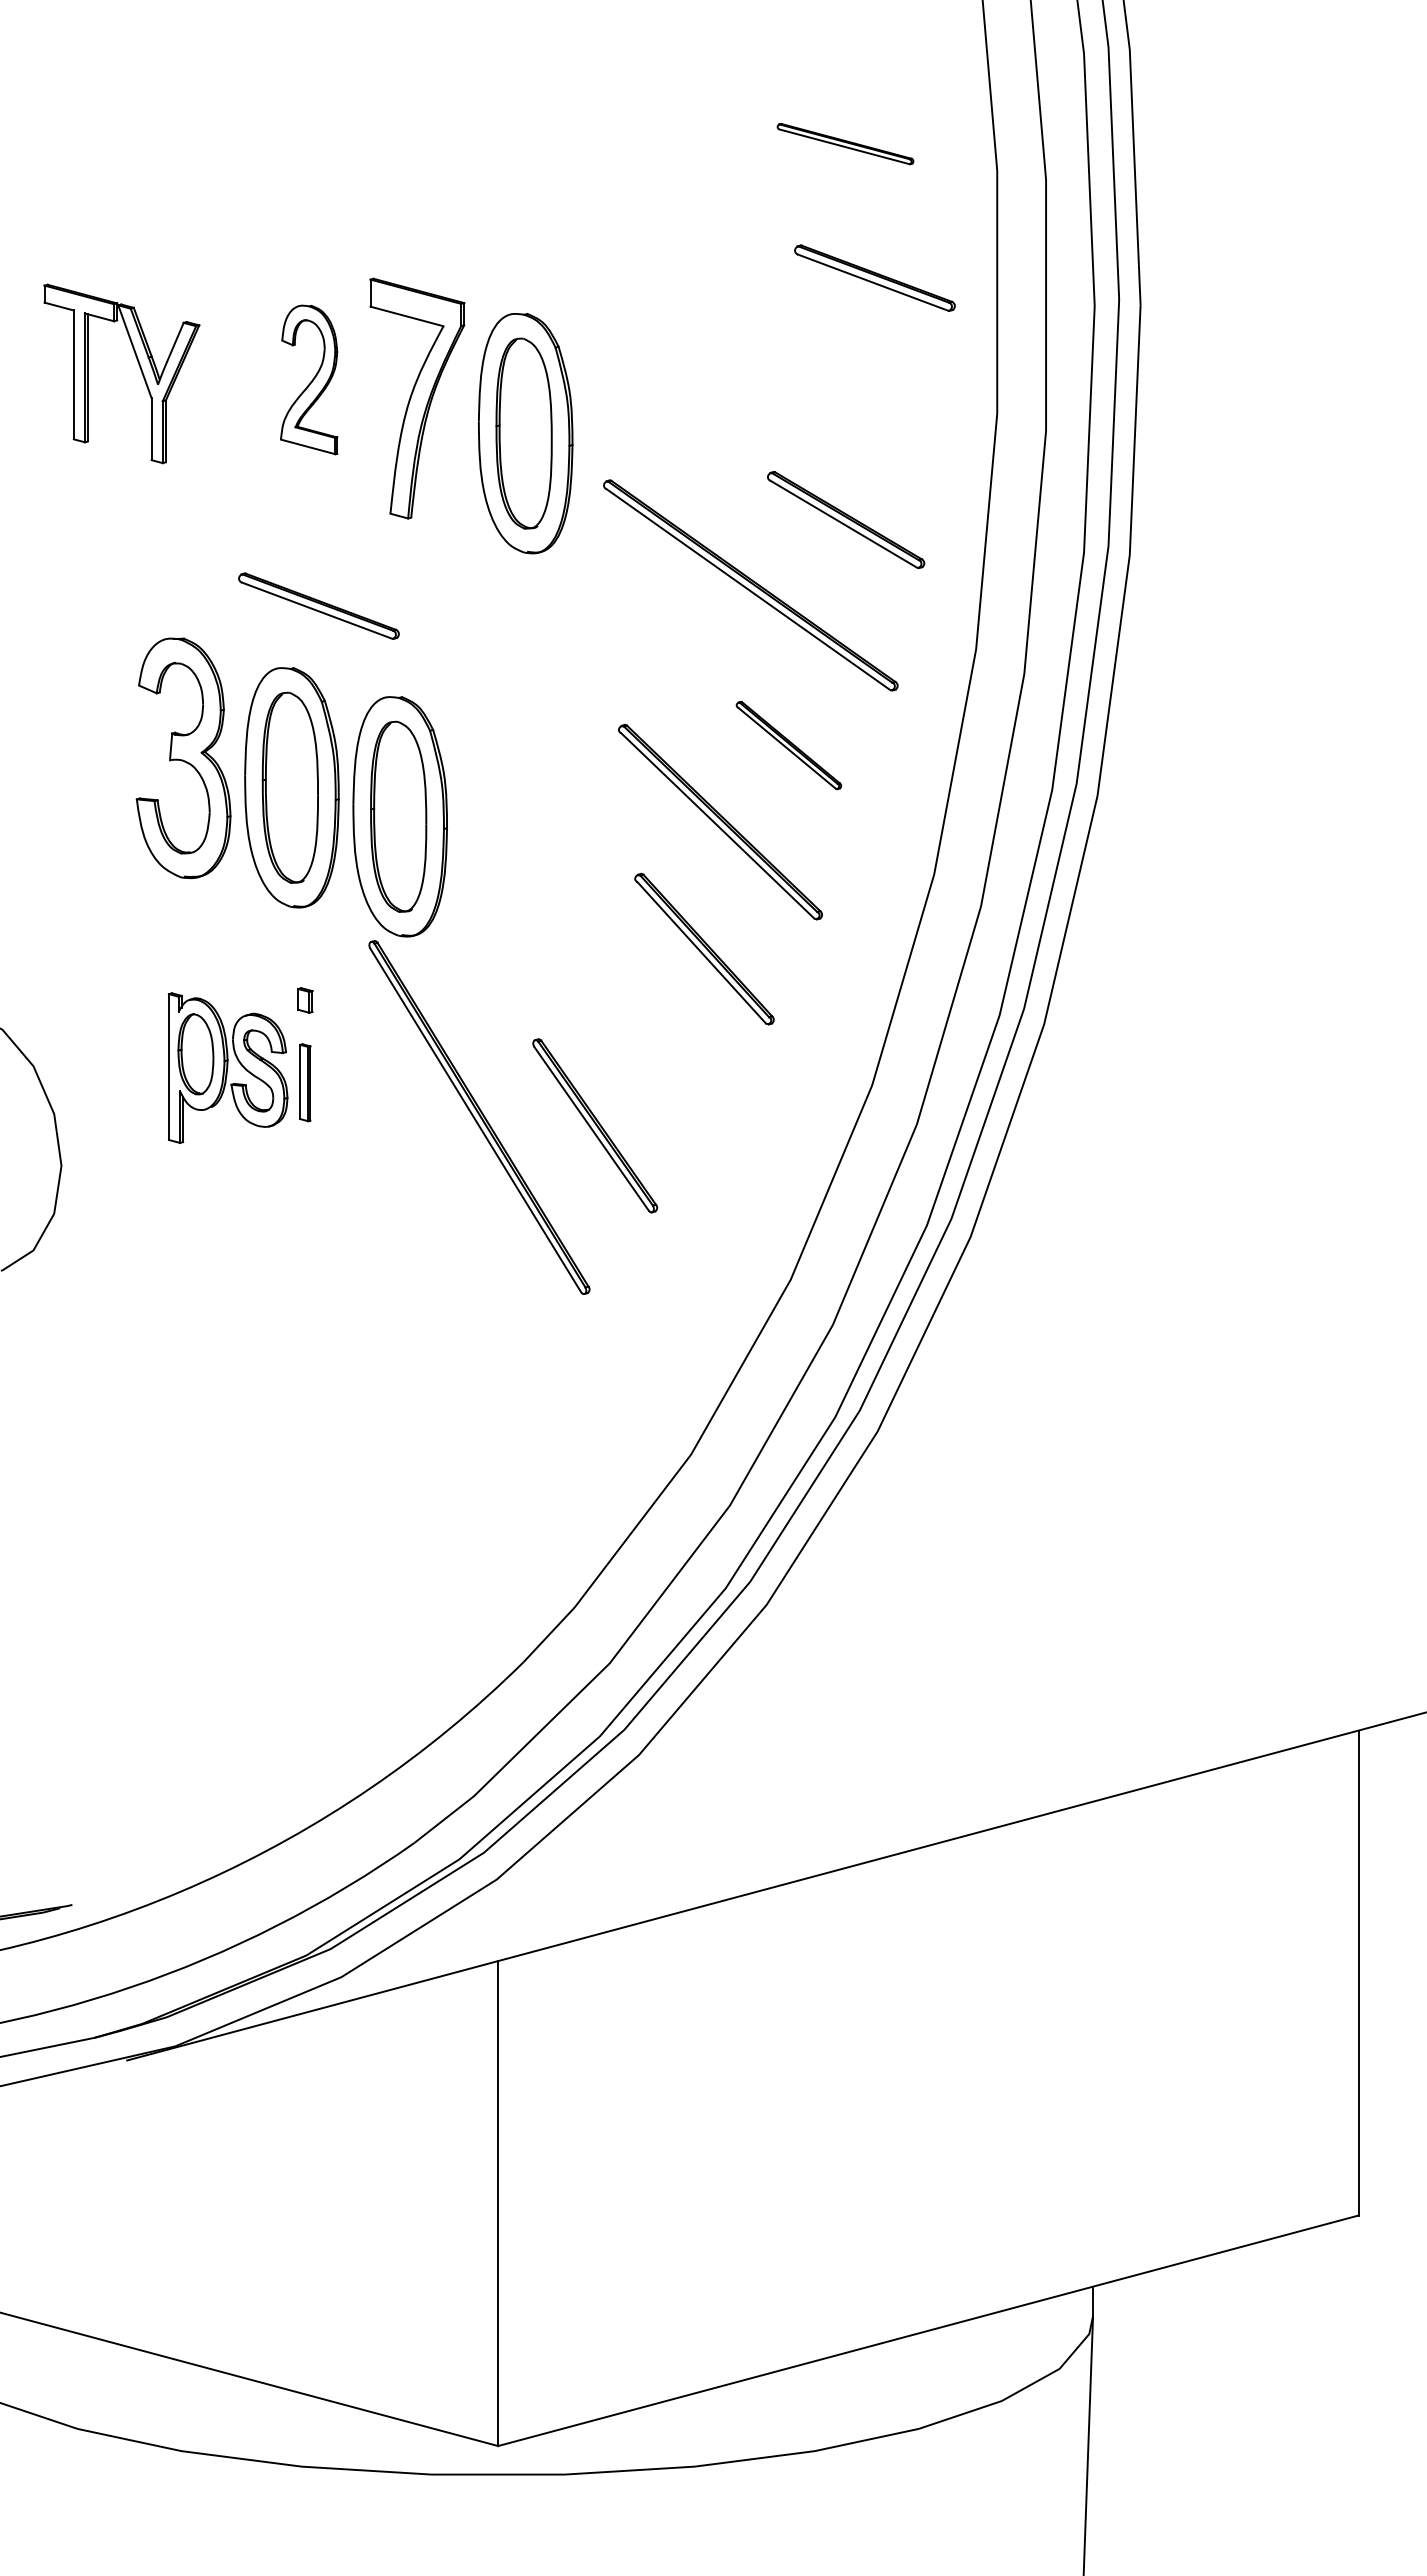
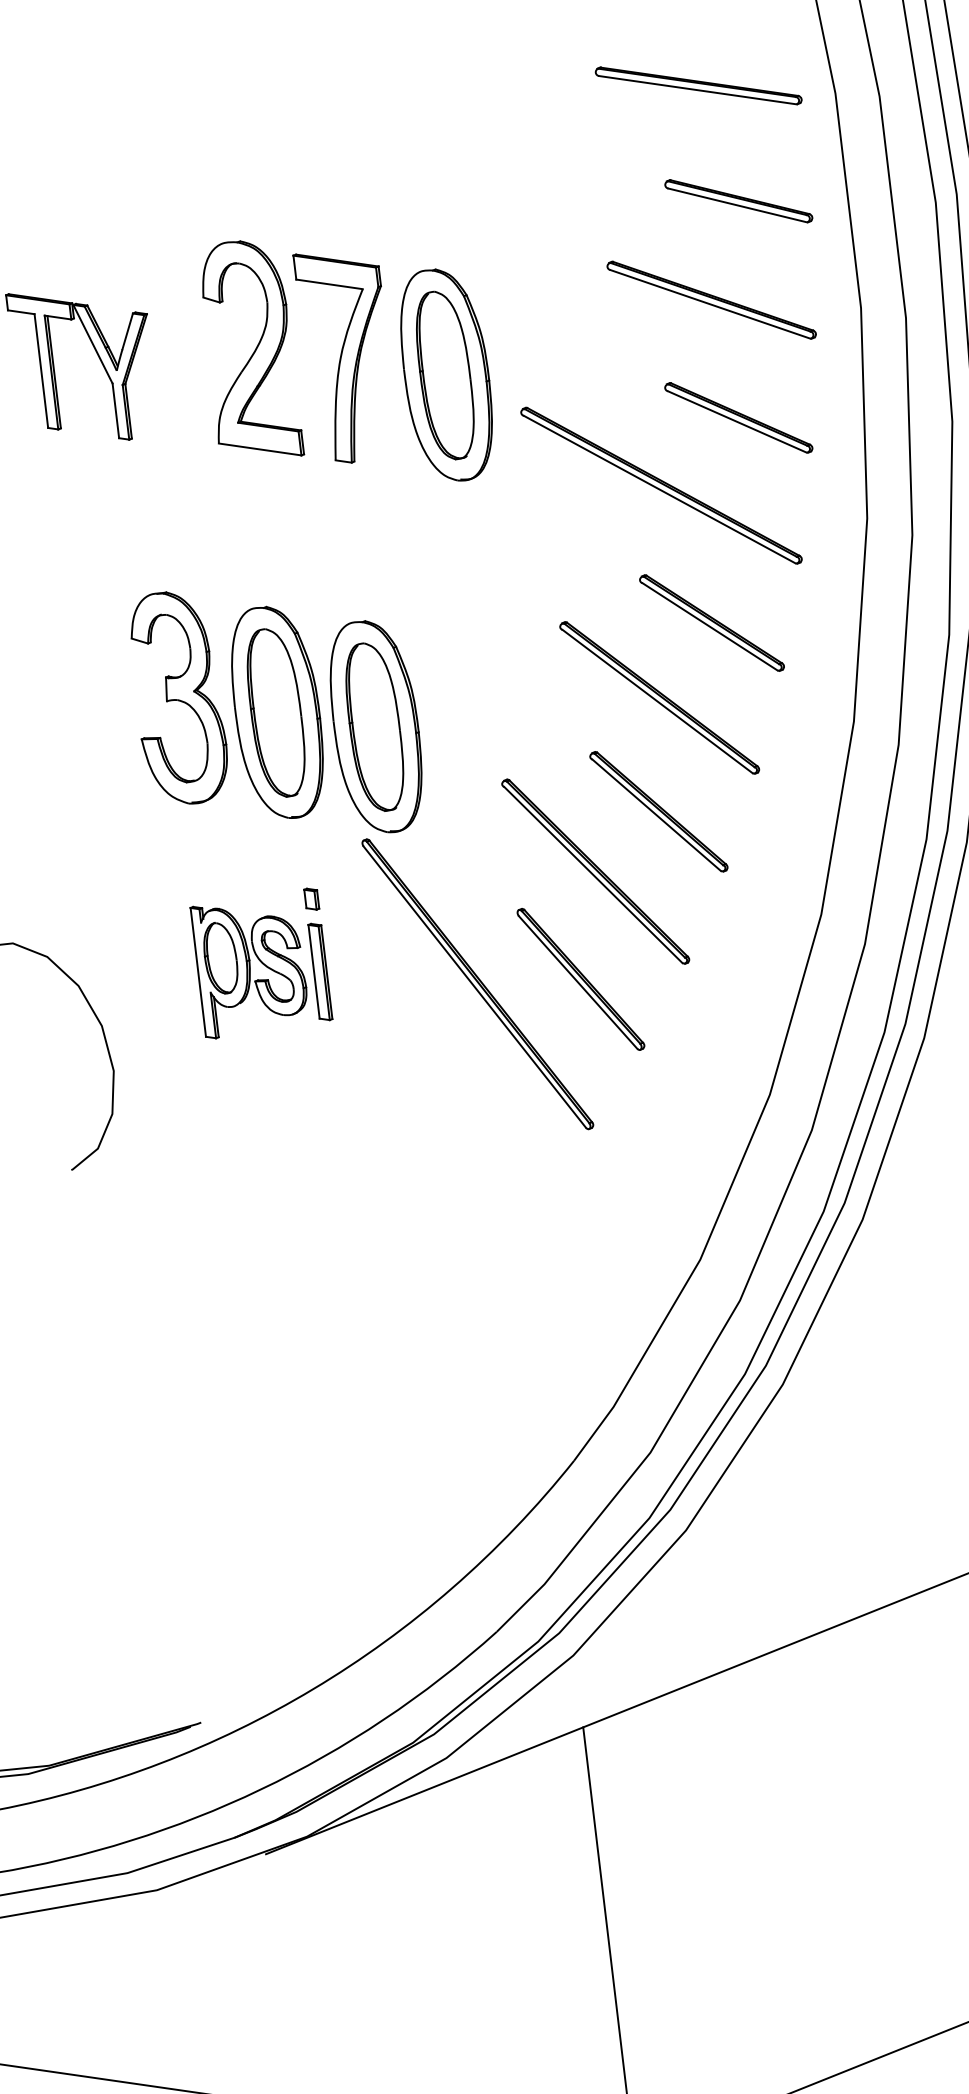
part: (845, 143) -> (698, 85), size x1.67
part: (308, 379) -> (249, 350), size x1.67
part: (831, 384) -> (711, 299), added
part: (318, 605) -> (281, 548), removed
part: (788, 745) -> (711, 623), size x1.43
part: (625, 1007) -> (595, 871), added
part: (305, 1082) -> (320, 971), size x1.43

